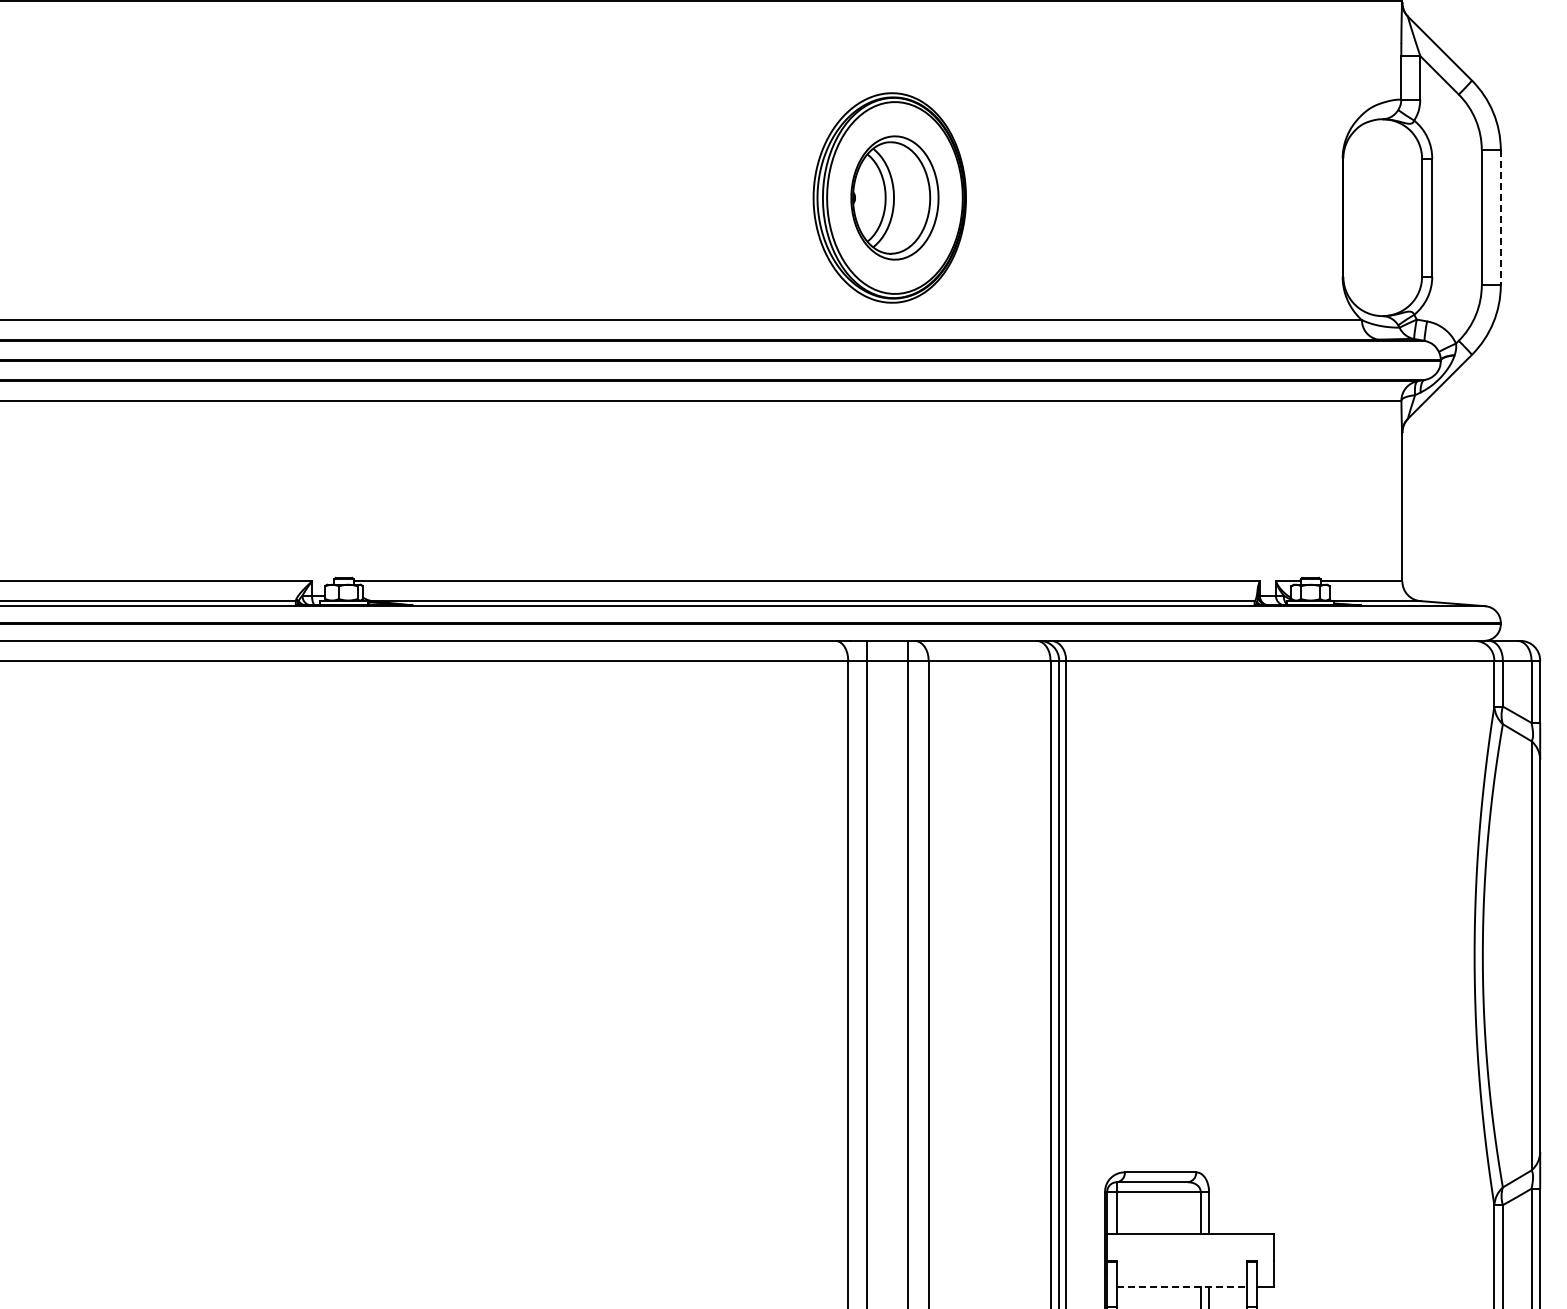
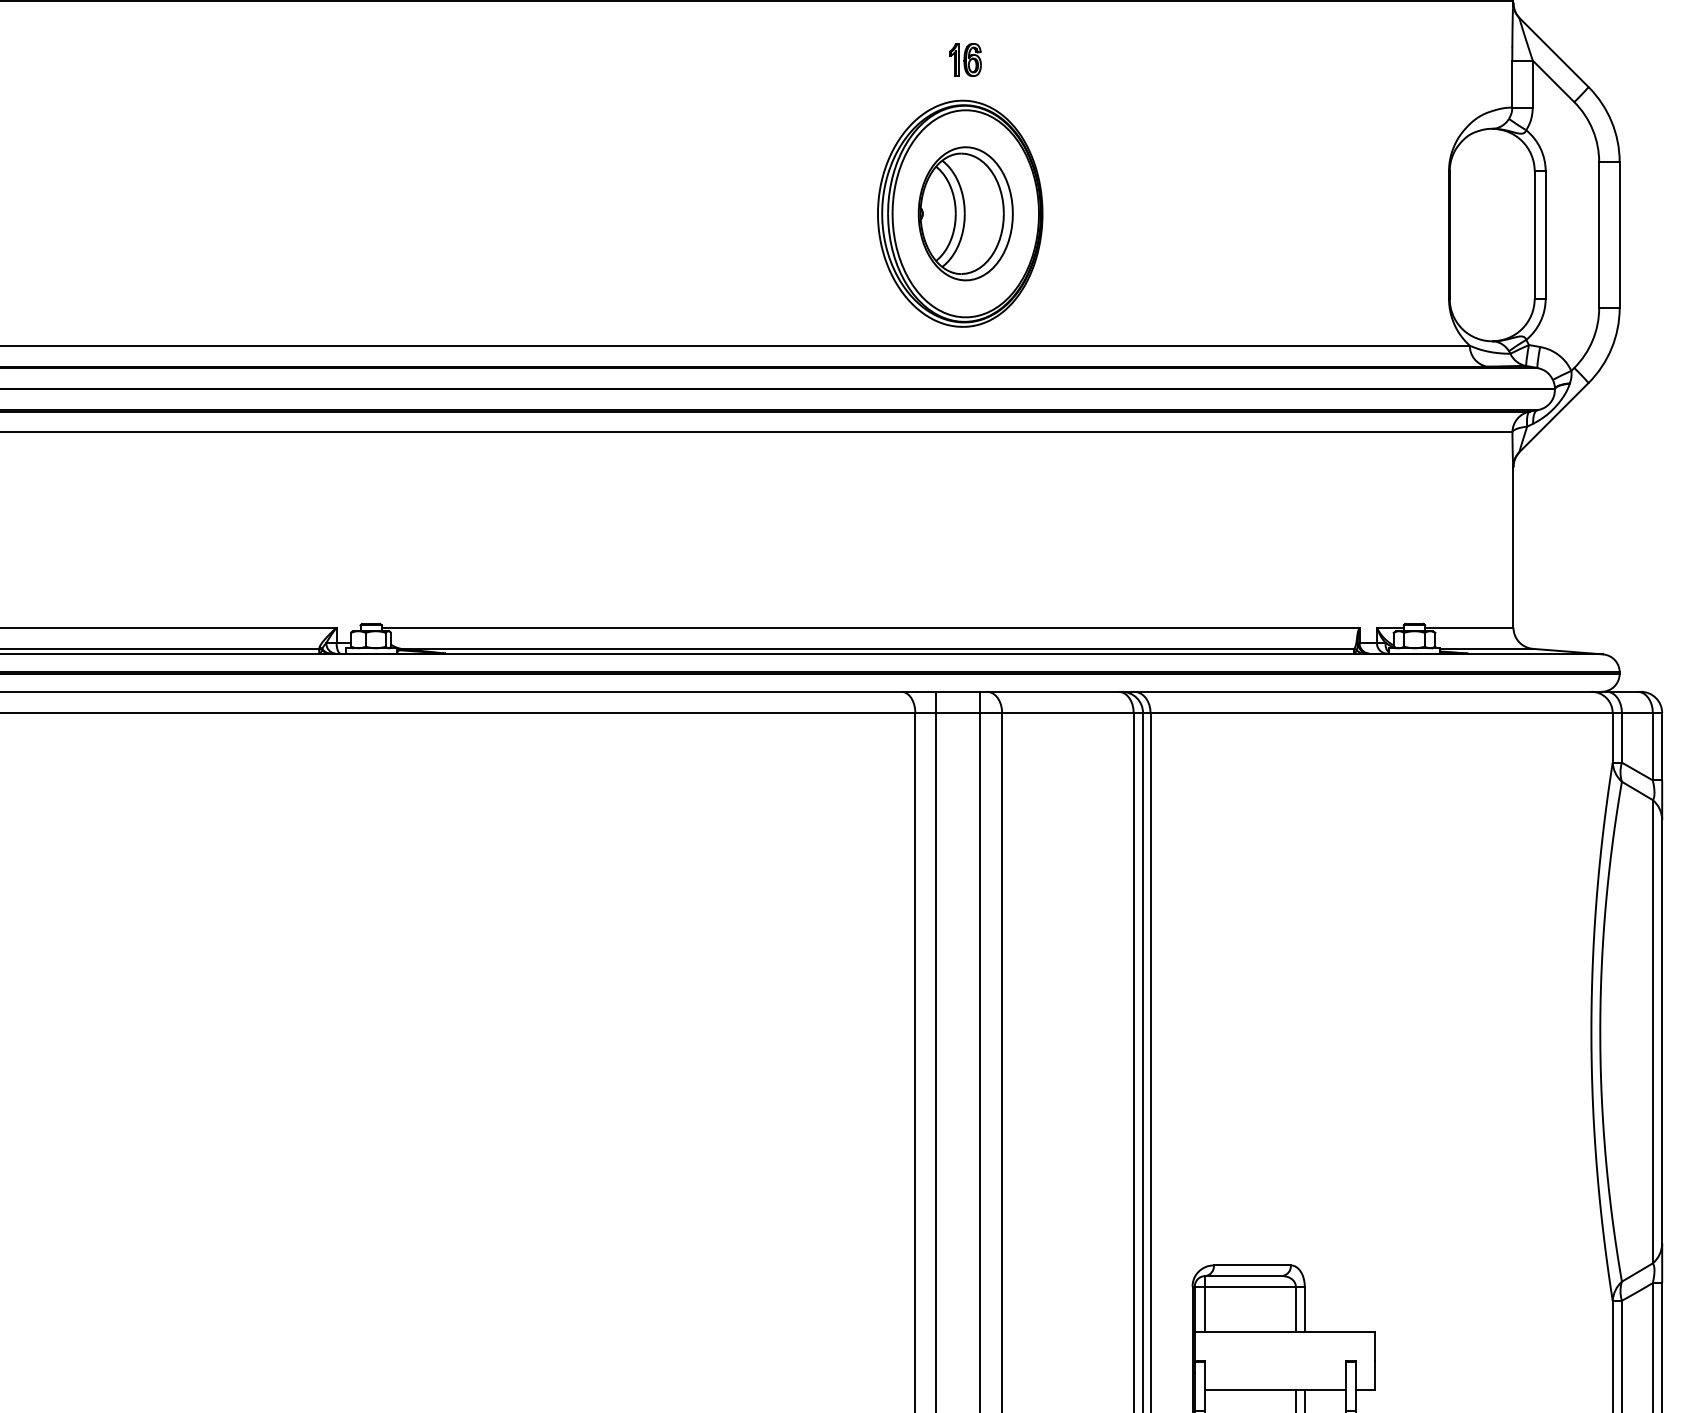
part: (894, 55) -> (965, 59), added
line: (1500, 218) -> (1619, 235), dashed -> solid
line: (1181, 1287) -> (1275, 1389), dashed -> solid

